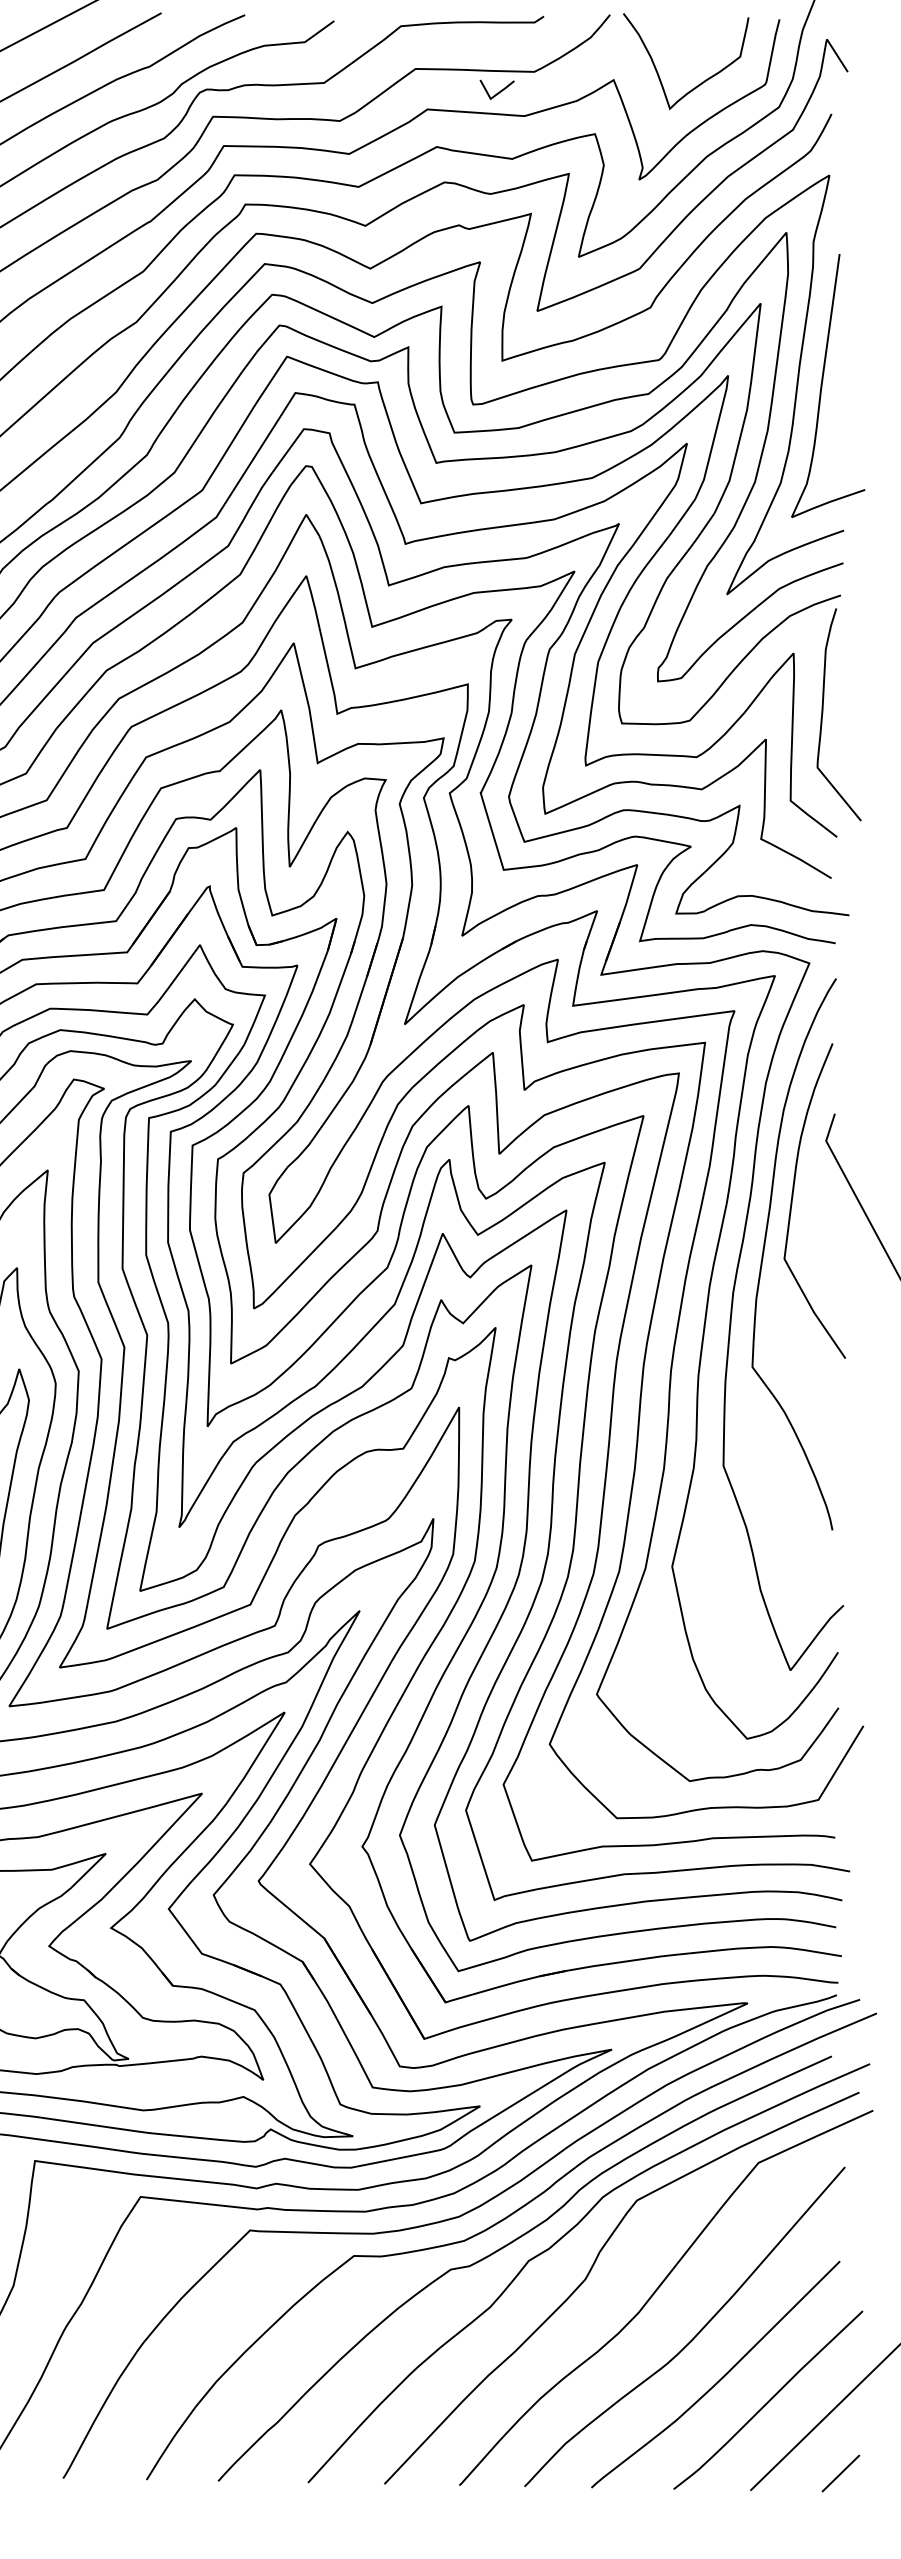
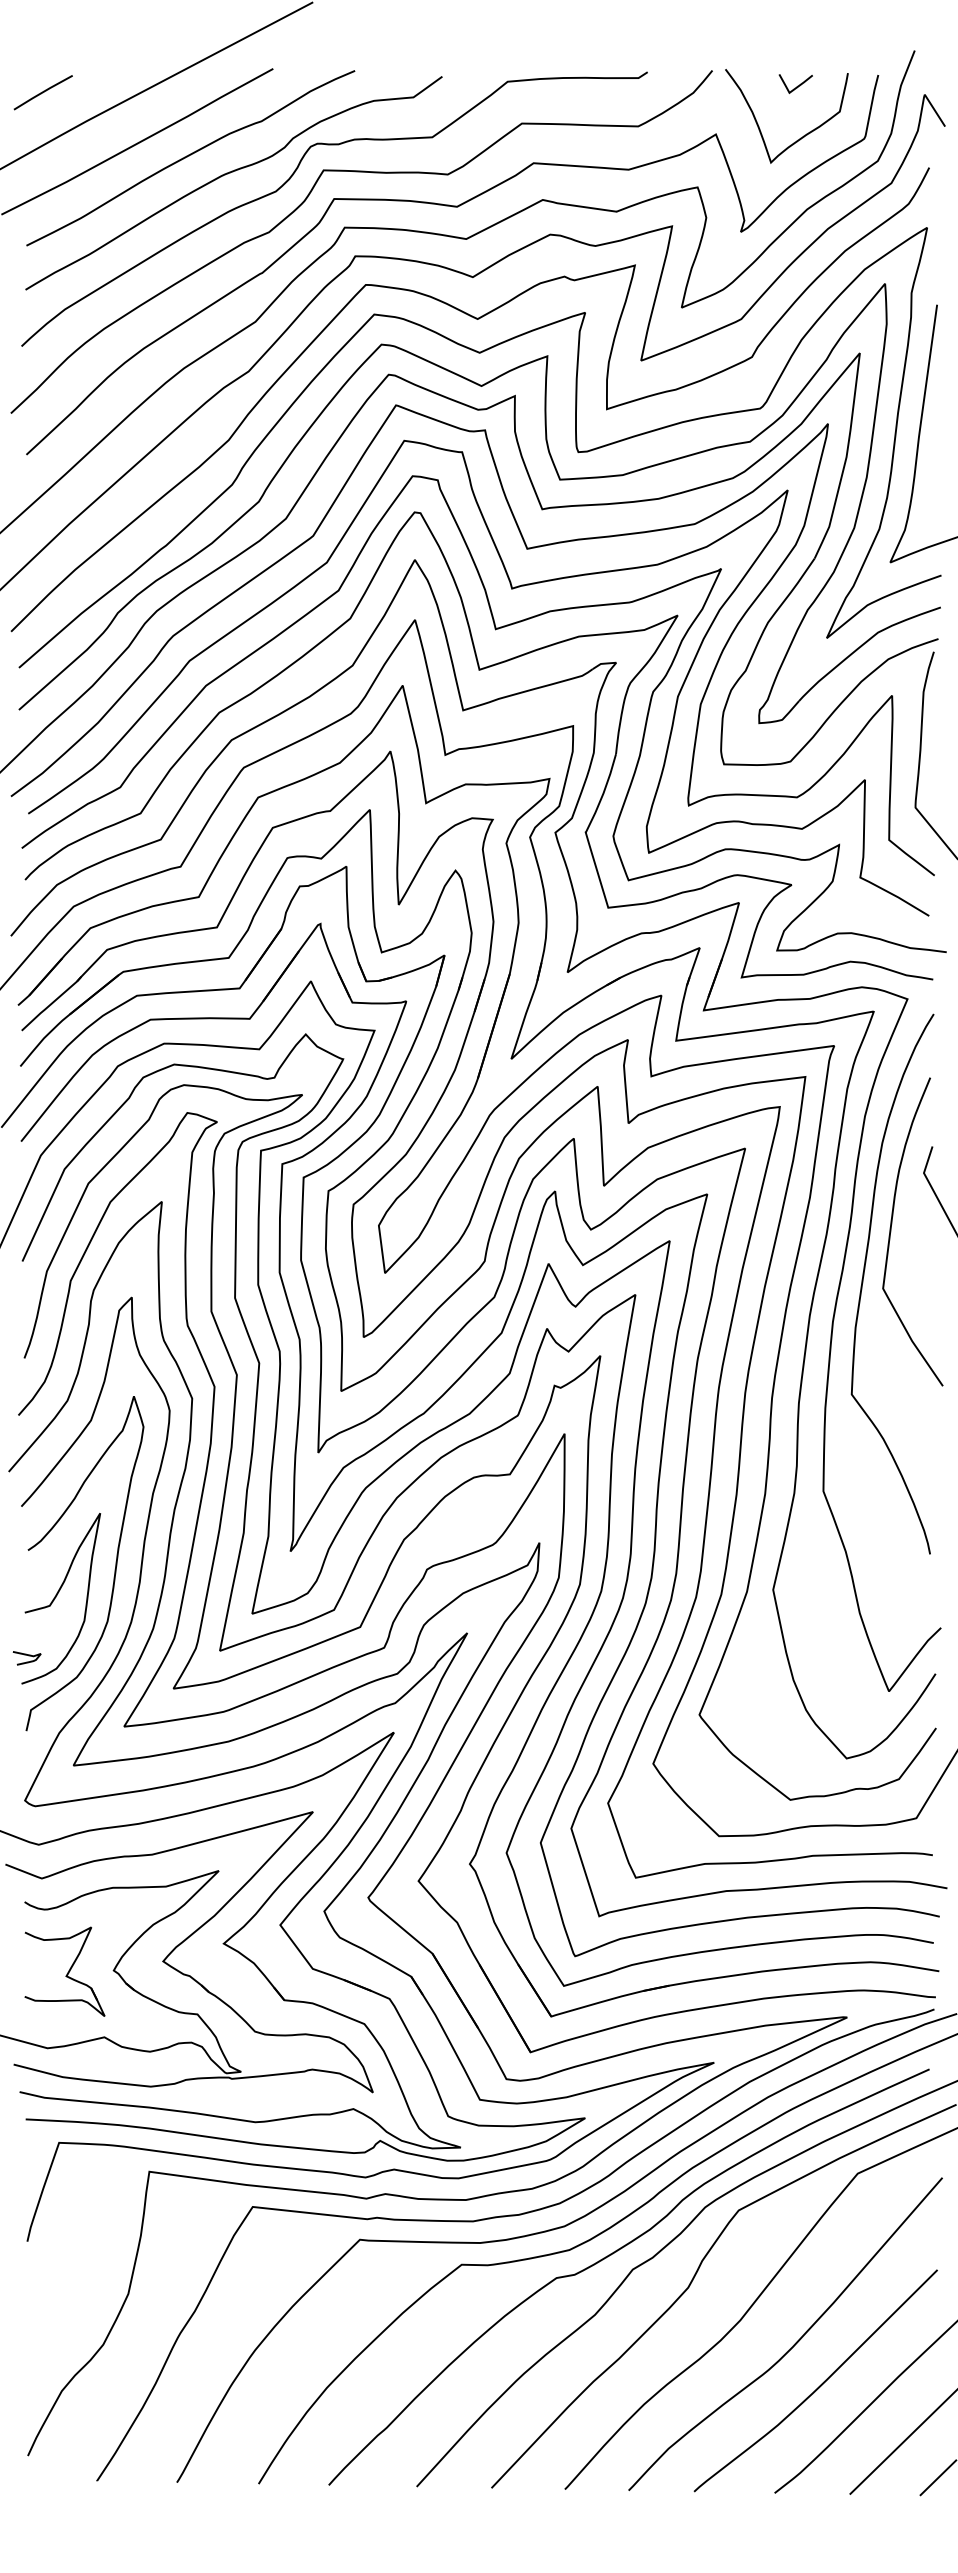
line: (498, 91) -> (797, 85), moved

